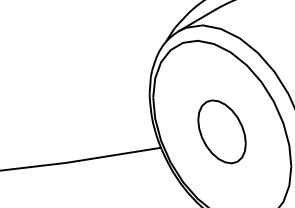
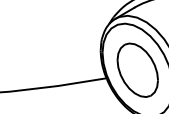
part: (221, 130) -> (137, 69), size x1.67

